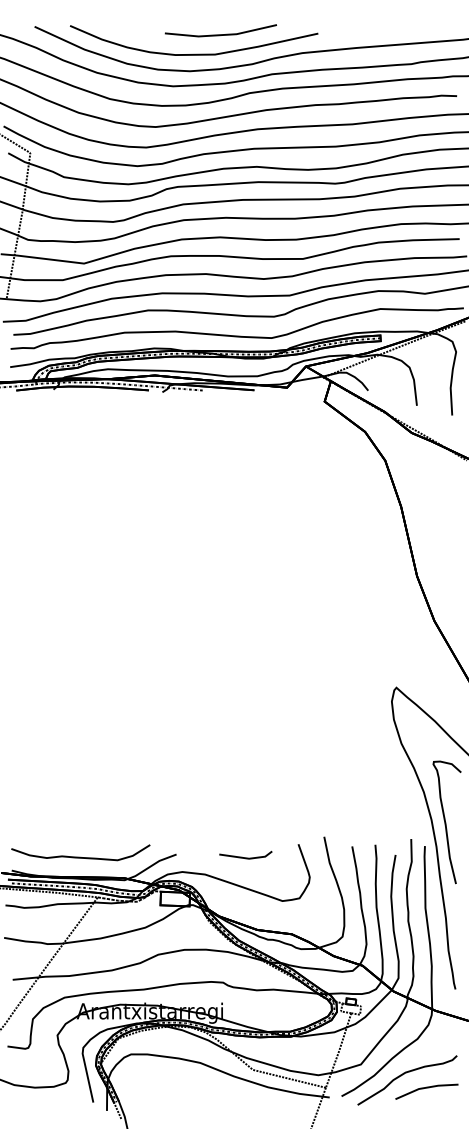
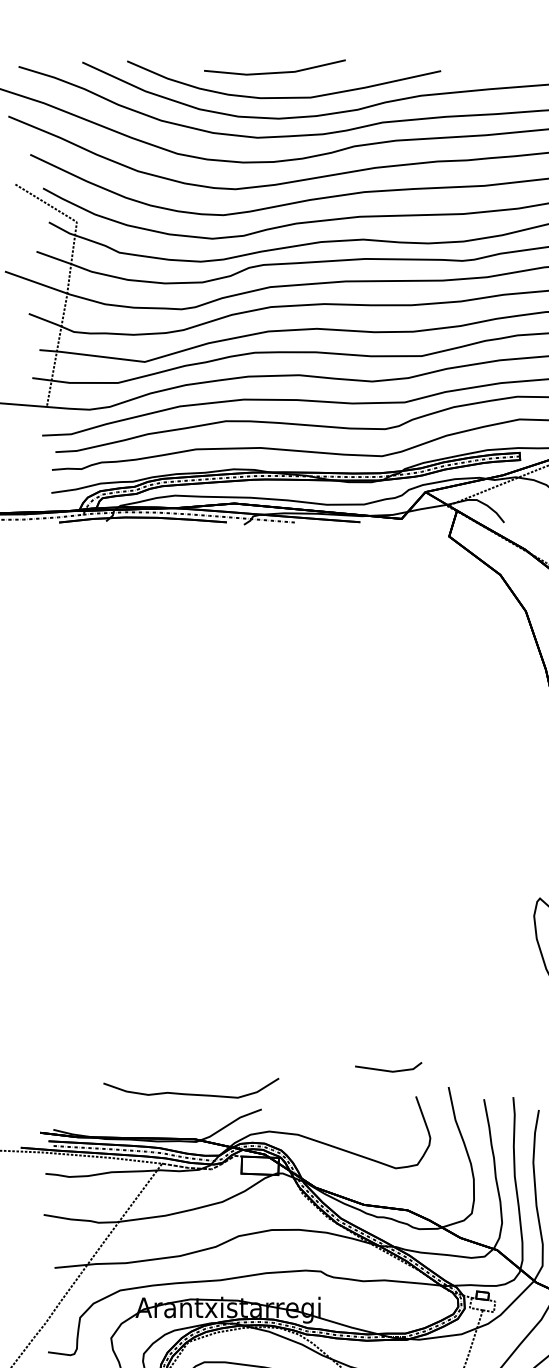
line: (220, 34) -> (274, 72), moved
curve: (80, 856) -> (190, 1092), moved
line: (245, 857) -> (388, 1070), moved

